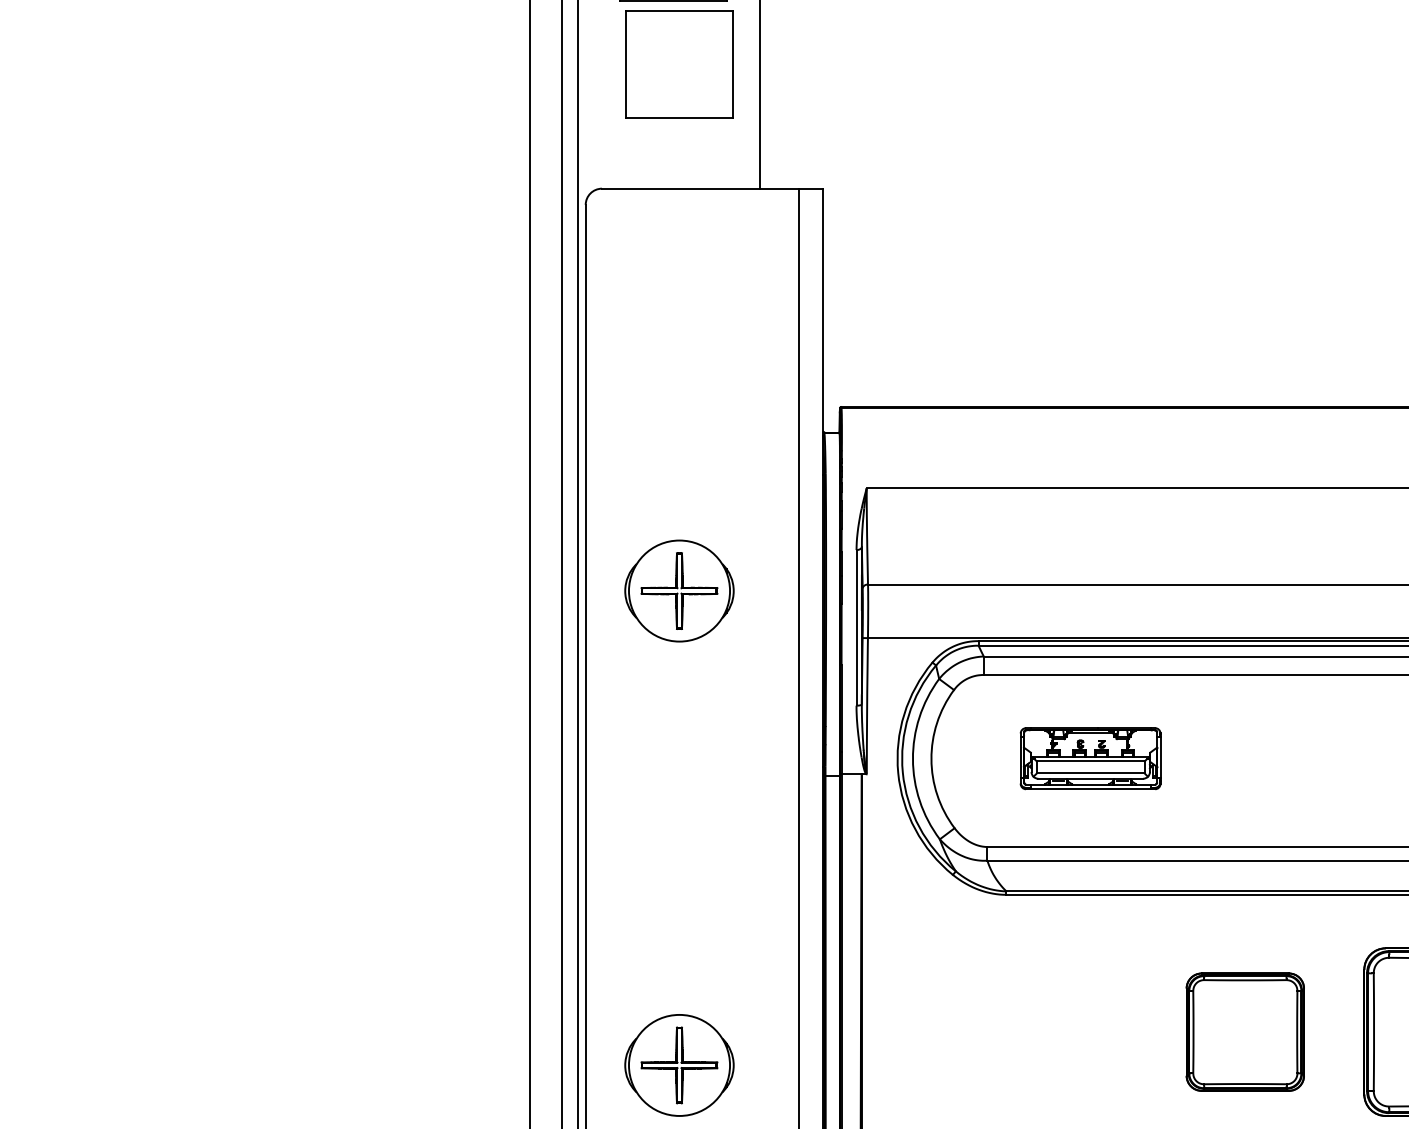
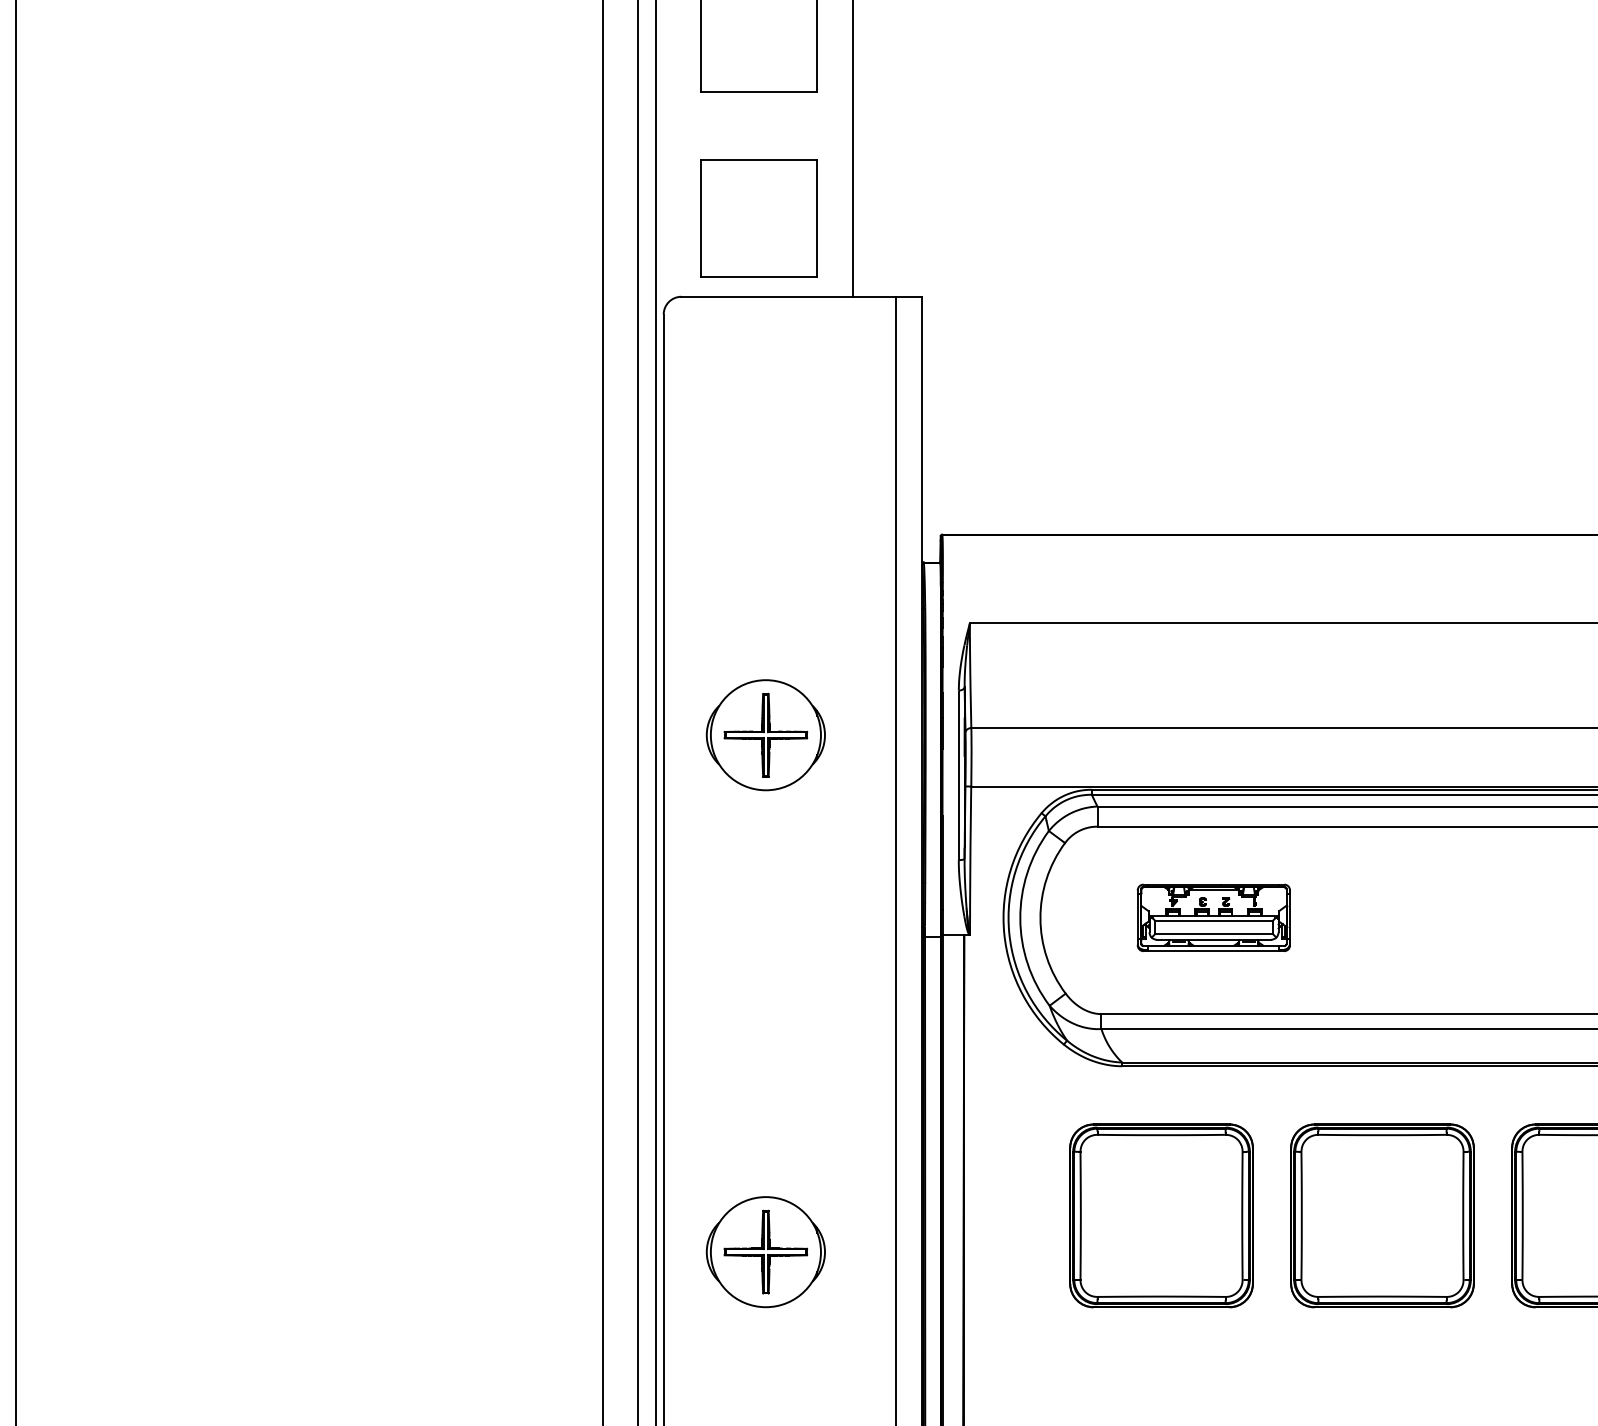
part: (679, 64) -> (758, 218), moved
part: (1042, 1031) -> (1161, 1215), added
part: (1245, 1031) -> (1382, 1215), size x1.43

